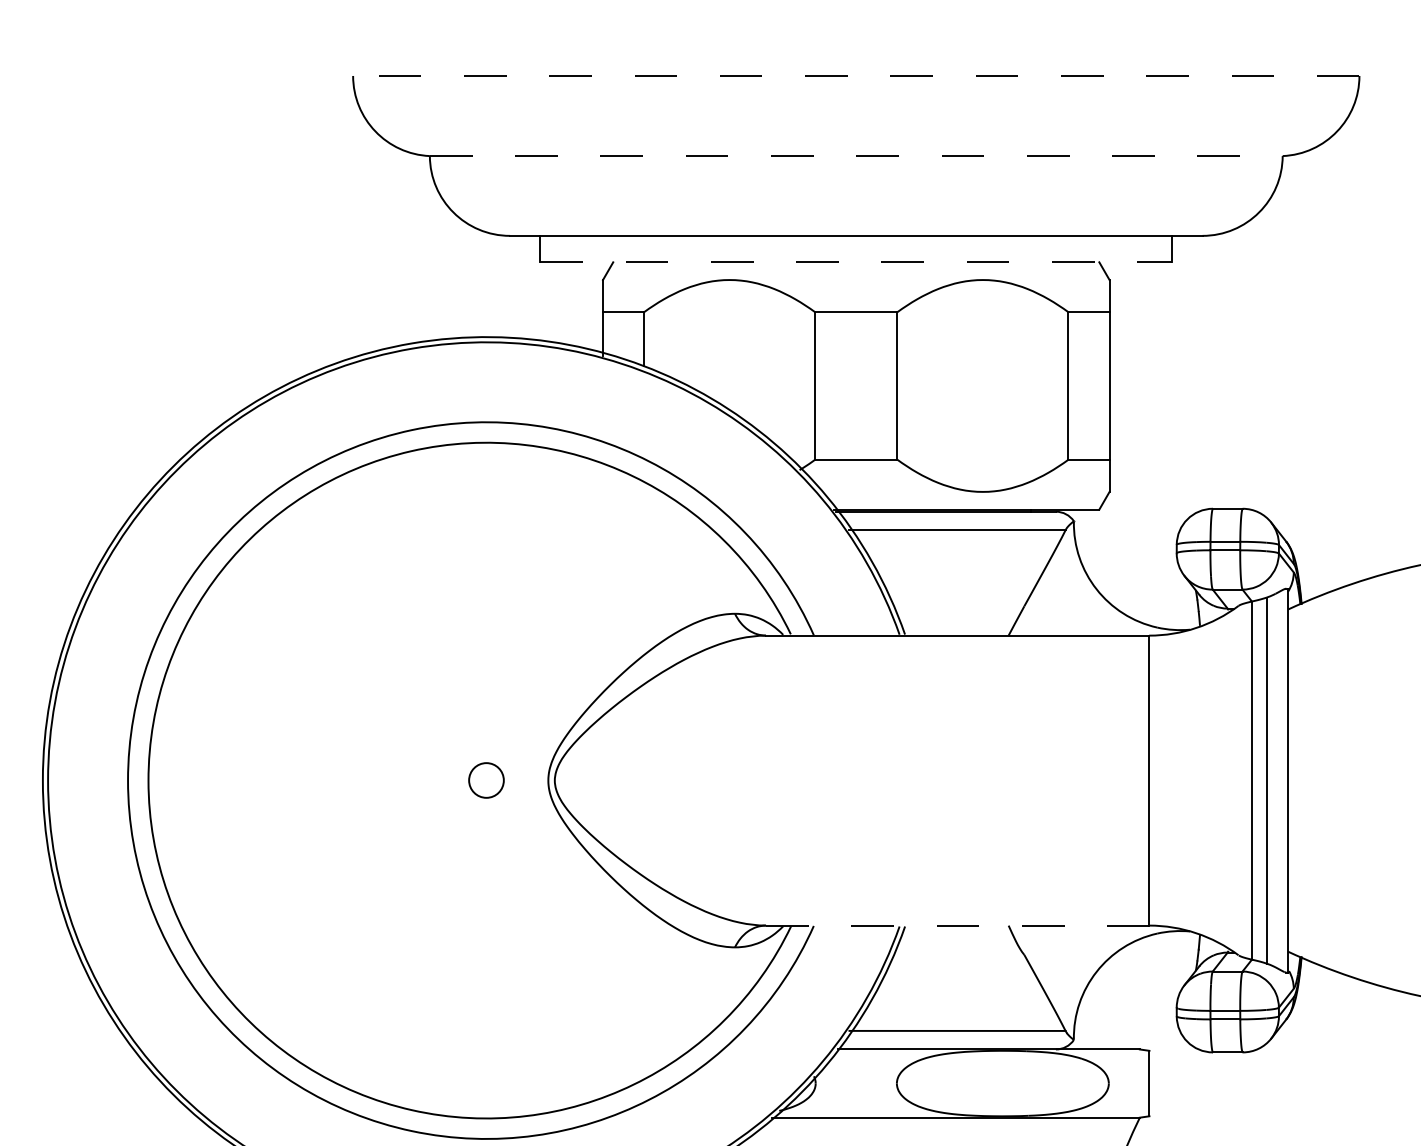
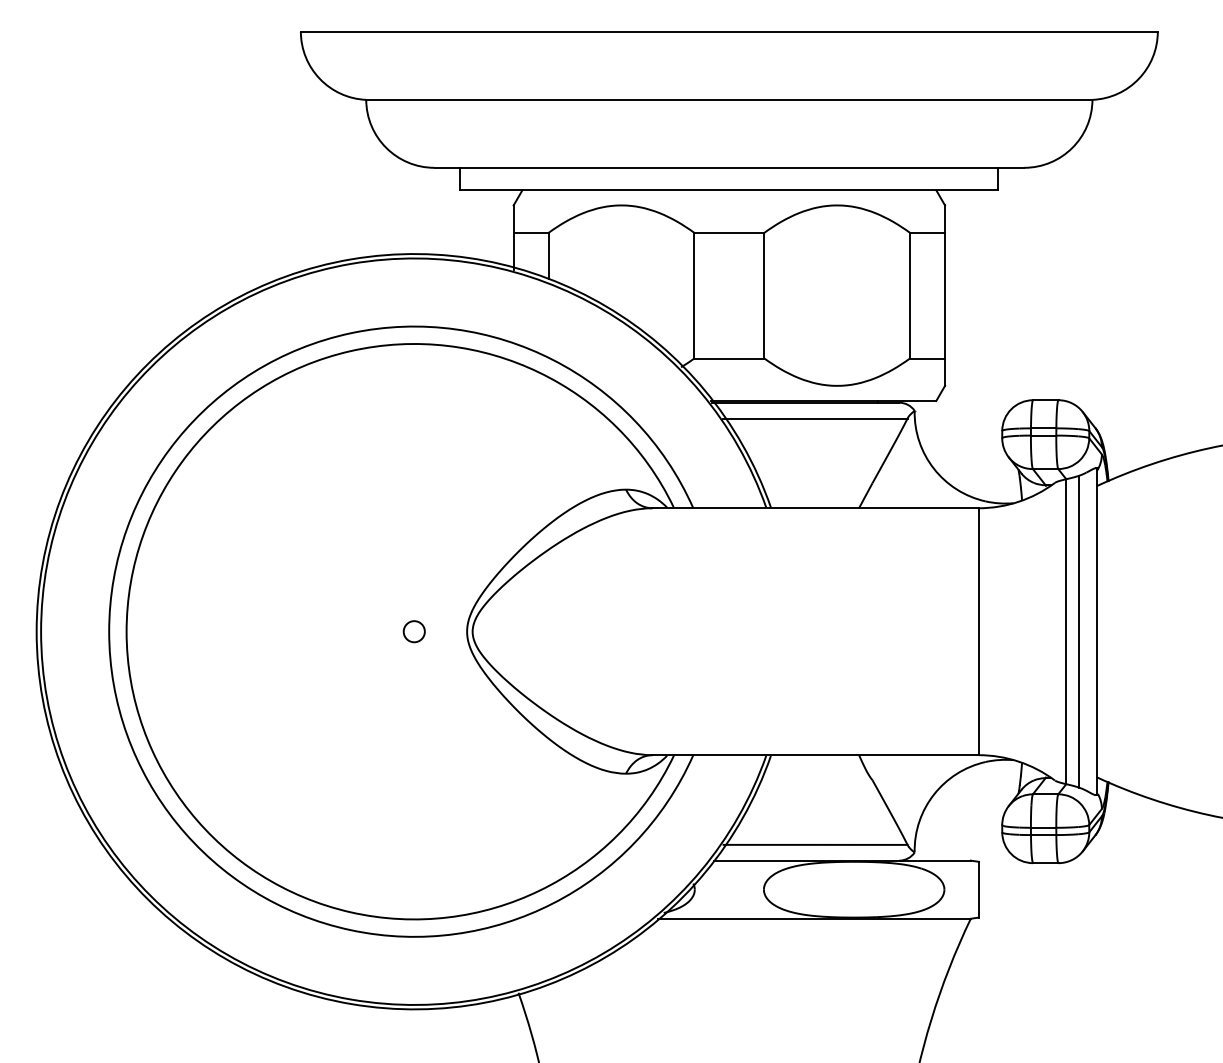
line: (855, 75) -> (728, 31), dashed -> solid
line: (856, 155) -> (729, 99), dashed -> solid
line: (856, 262) -> (729, 190), dashed -> solid
circle: (485, 780) -> (413, 631), size x0.71
line: (958, 925) -> (816, 755), dashed -> solid

